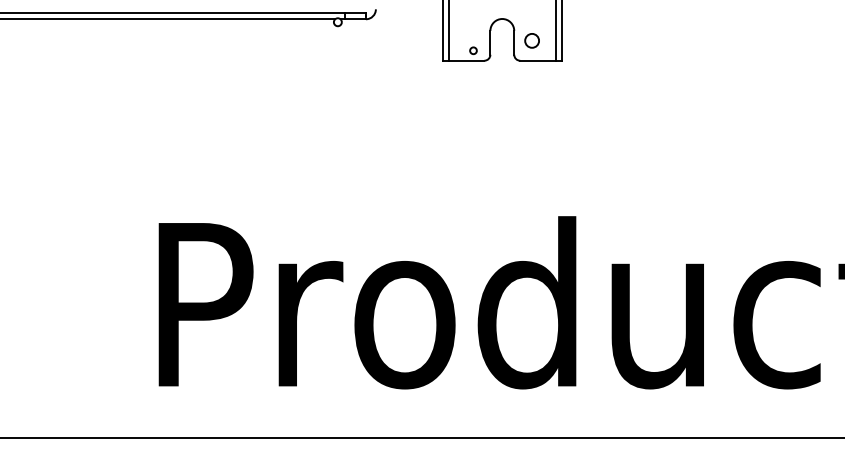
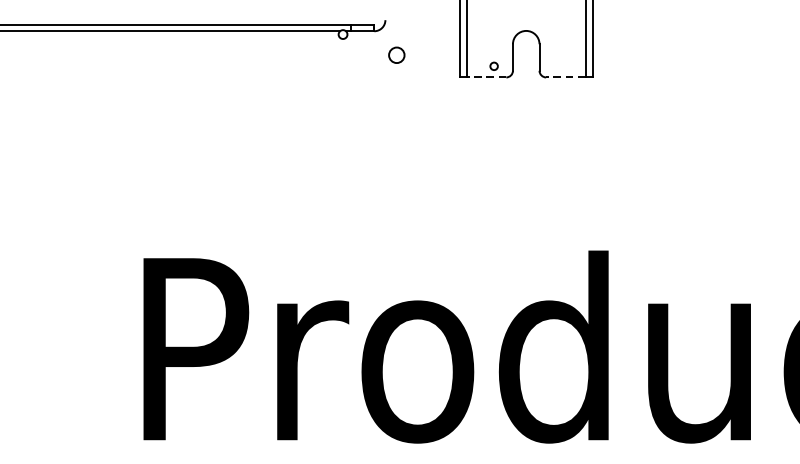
circle: (531, 40) -> (396, 54), moved
line: (466, 60) -> (486, 77), solid -> dashed
line: (537, 60) -> (565, 77), solid -> dashed

